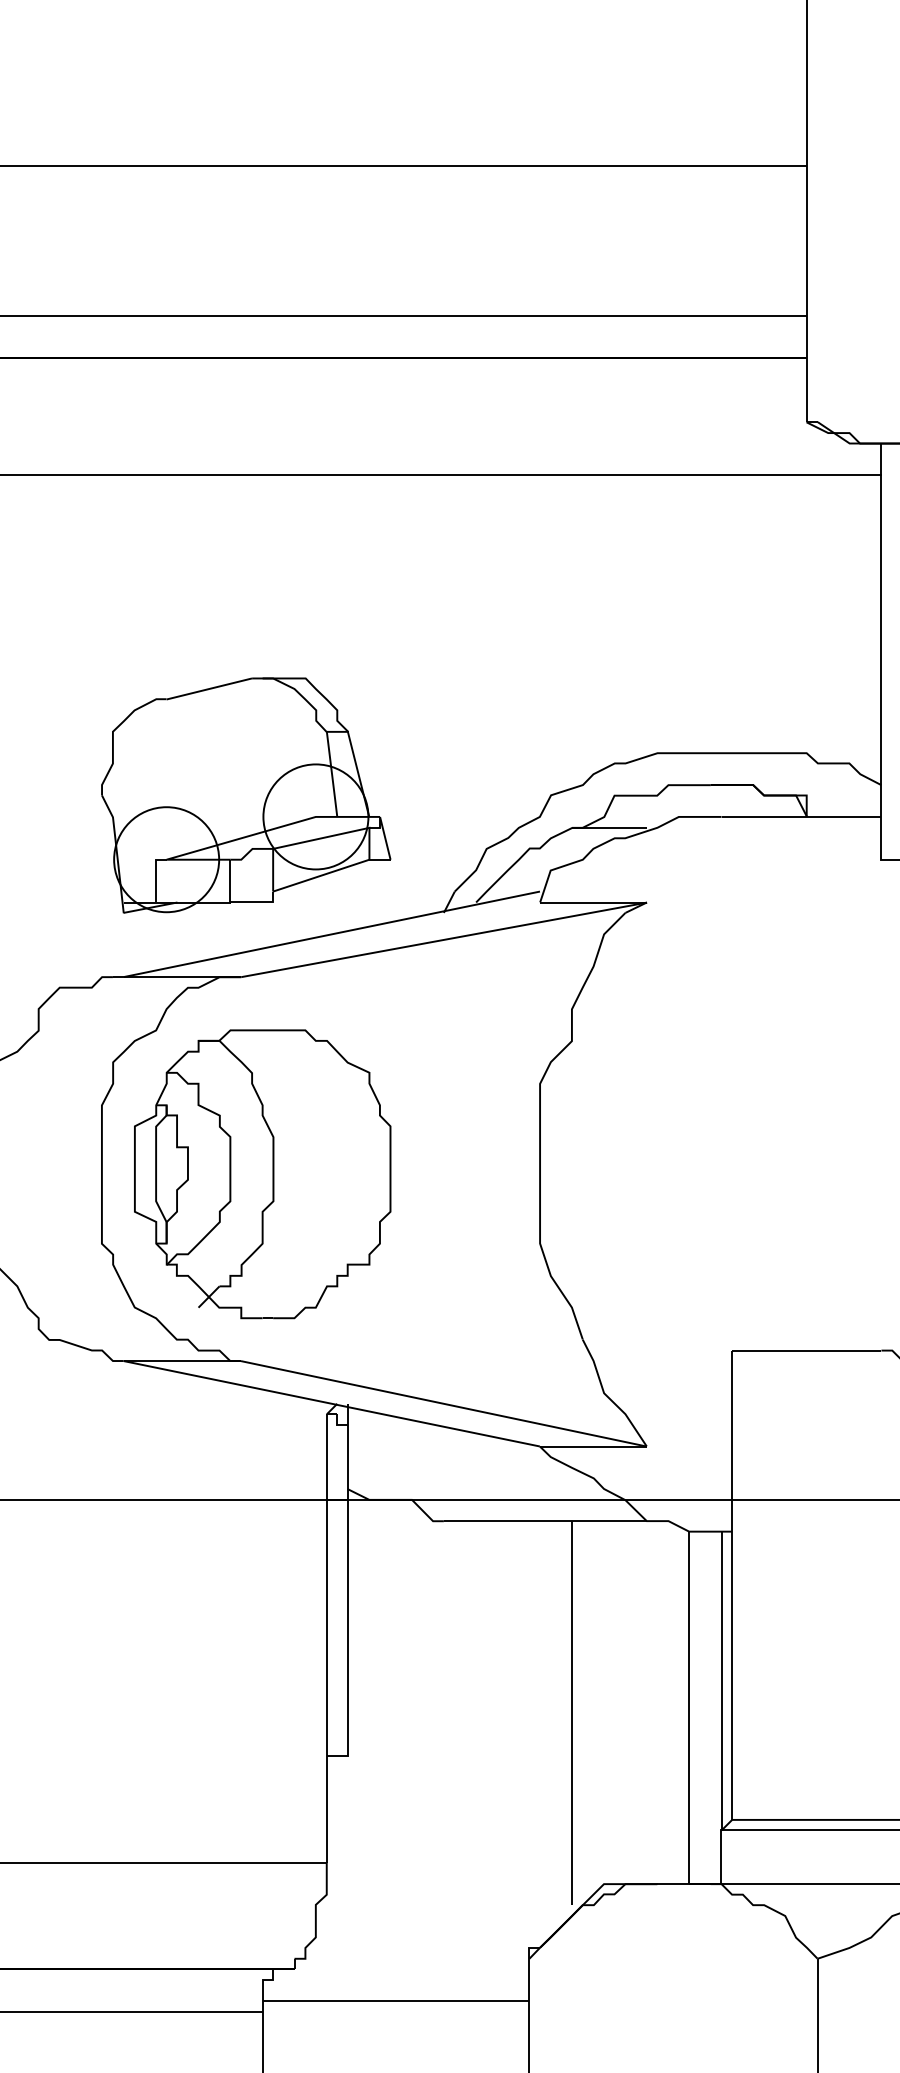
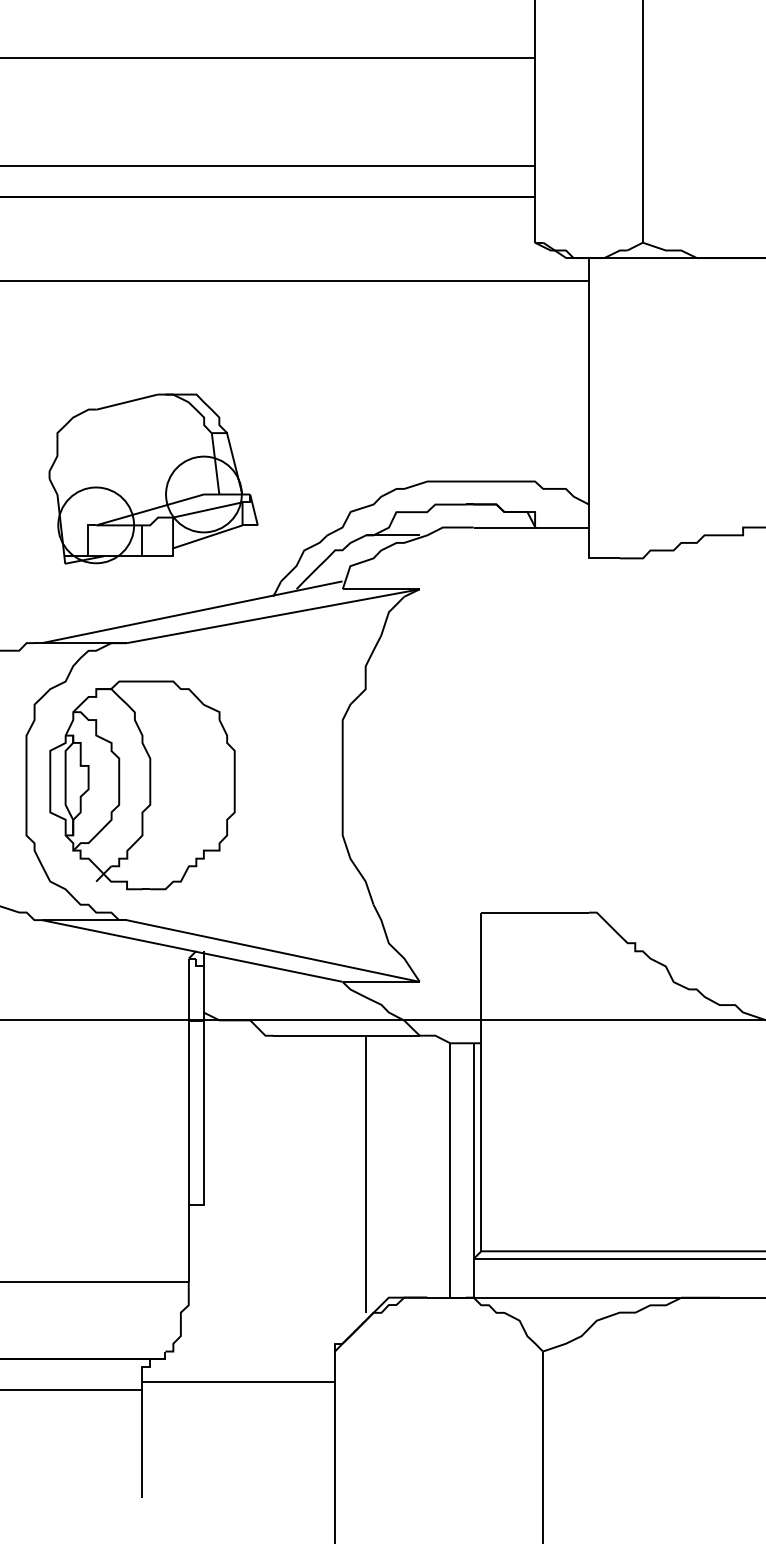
part: (246, 794) -> (153, 478), moved

